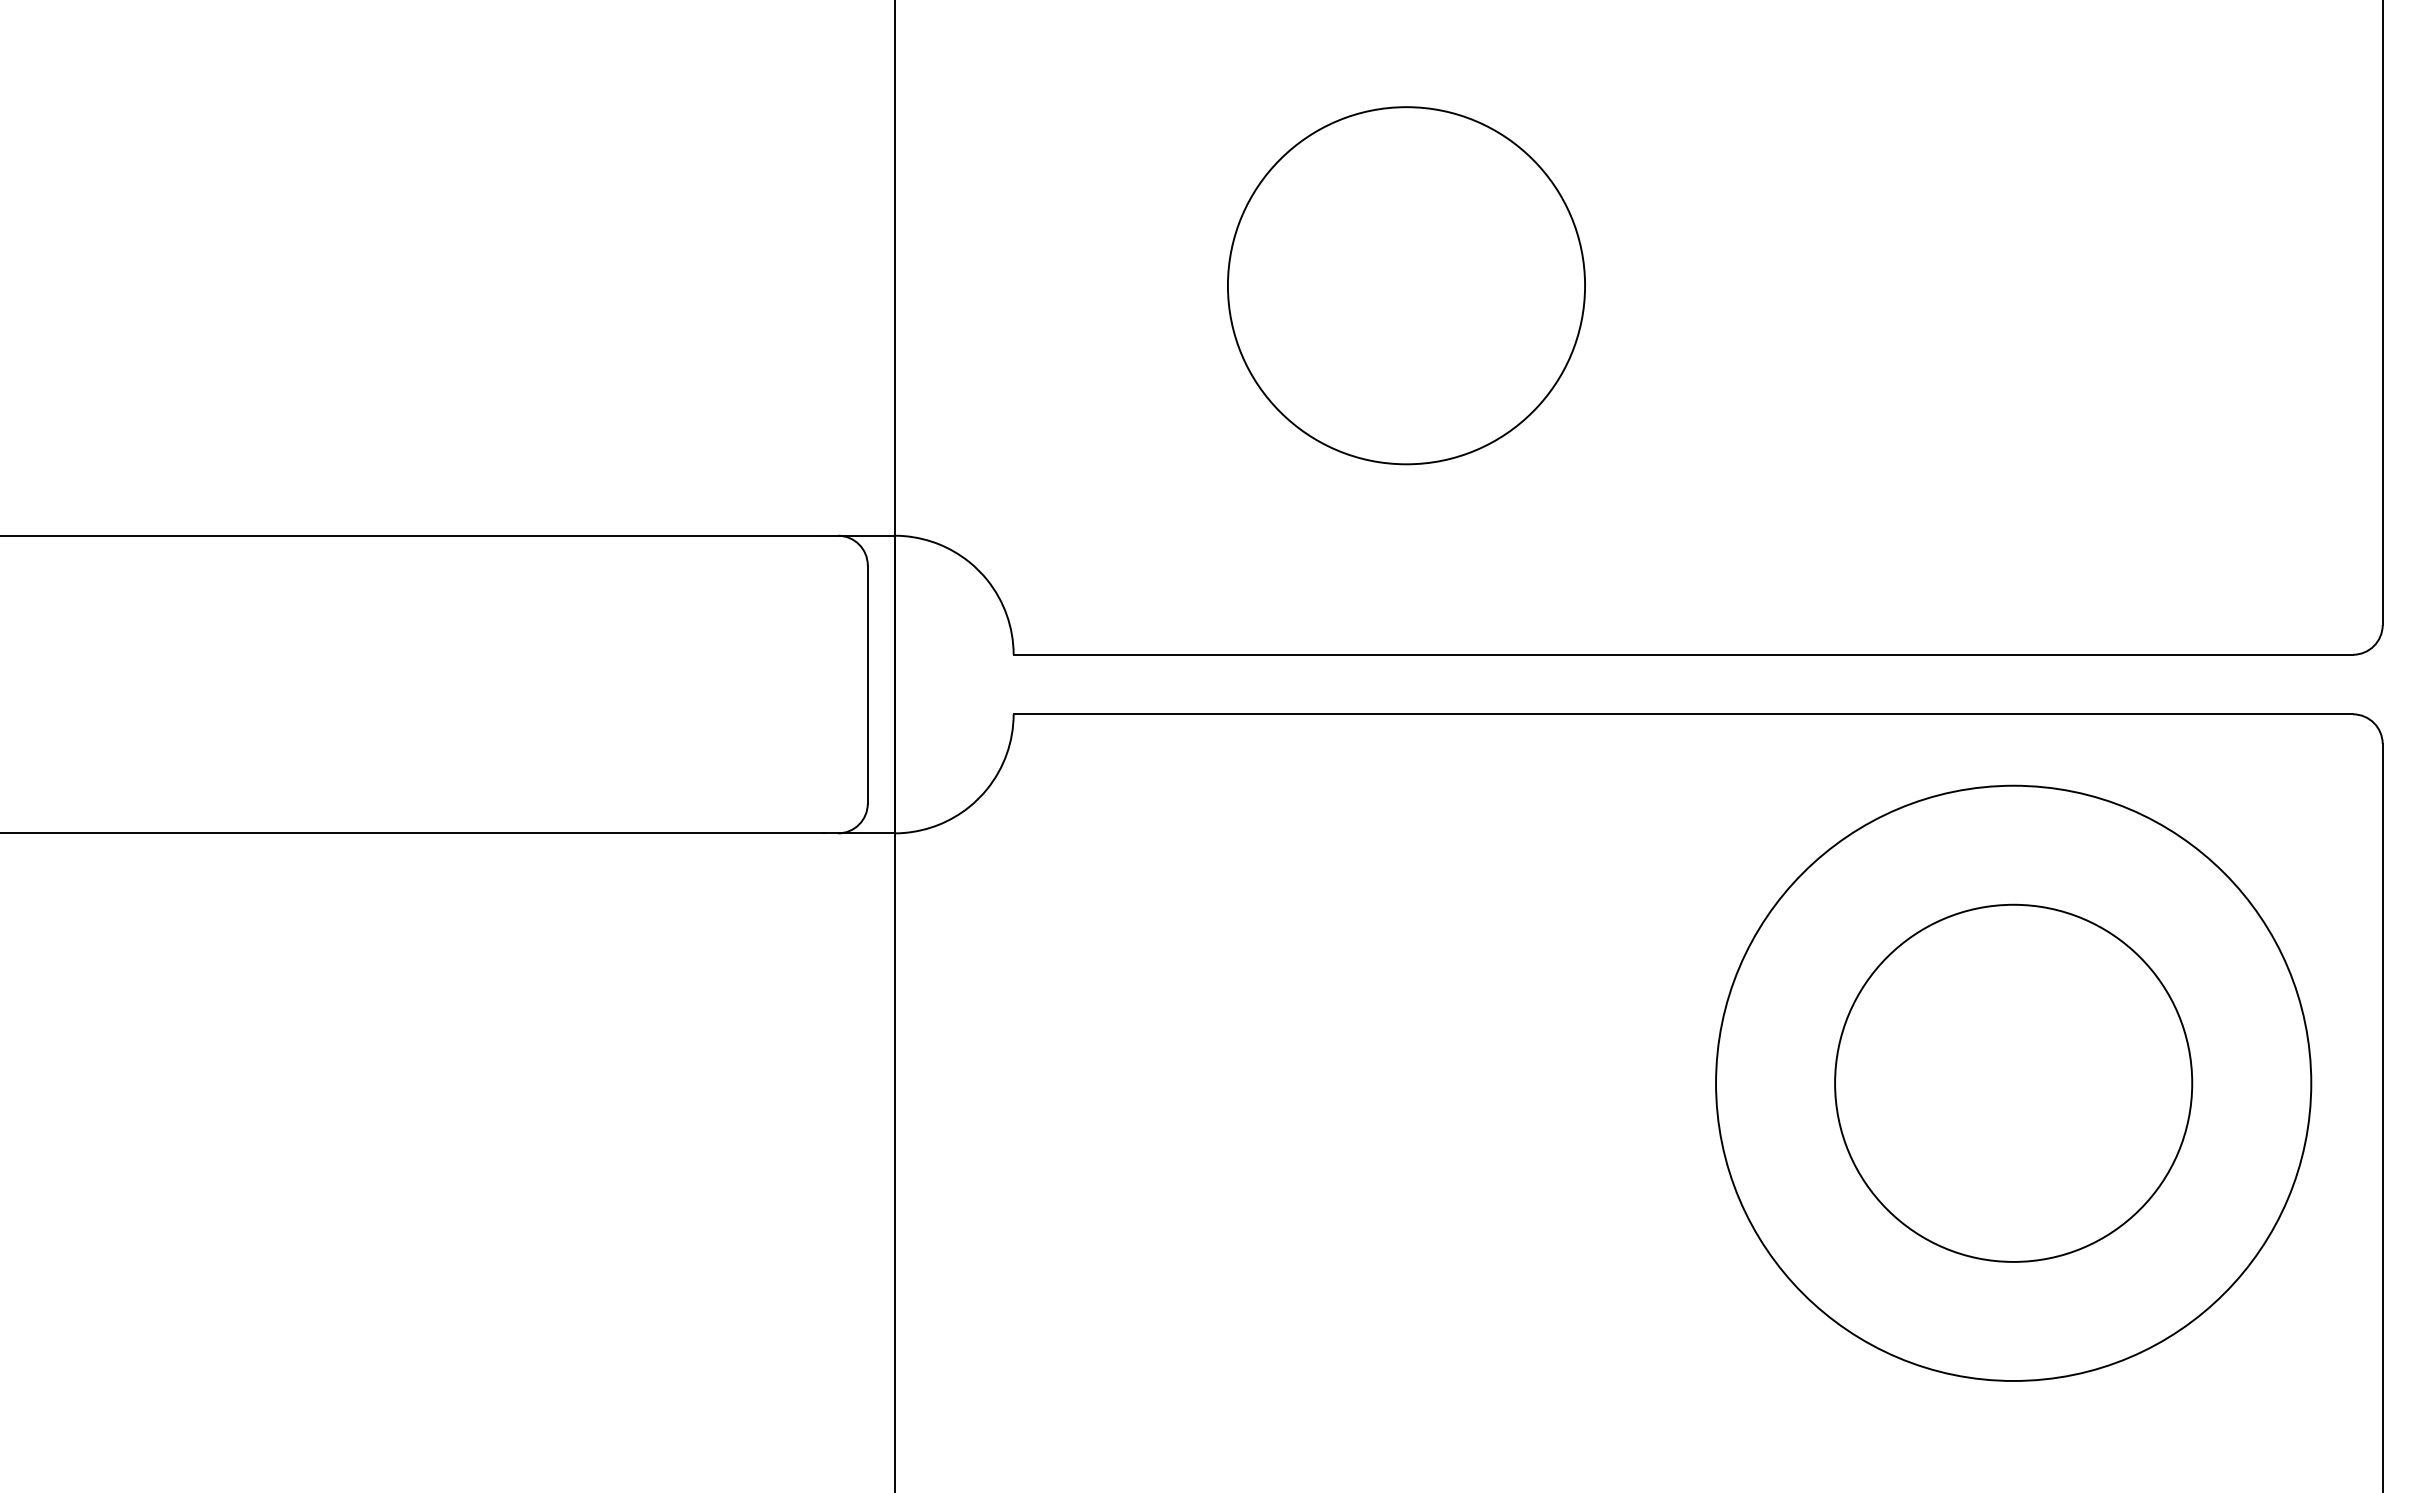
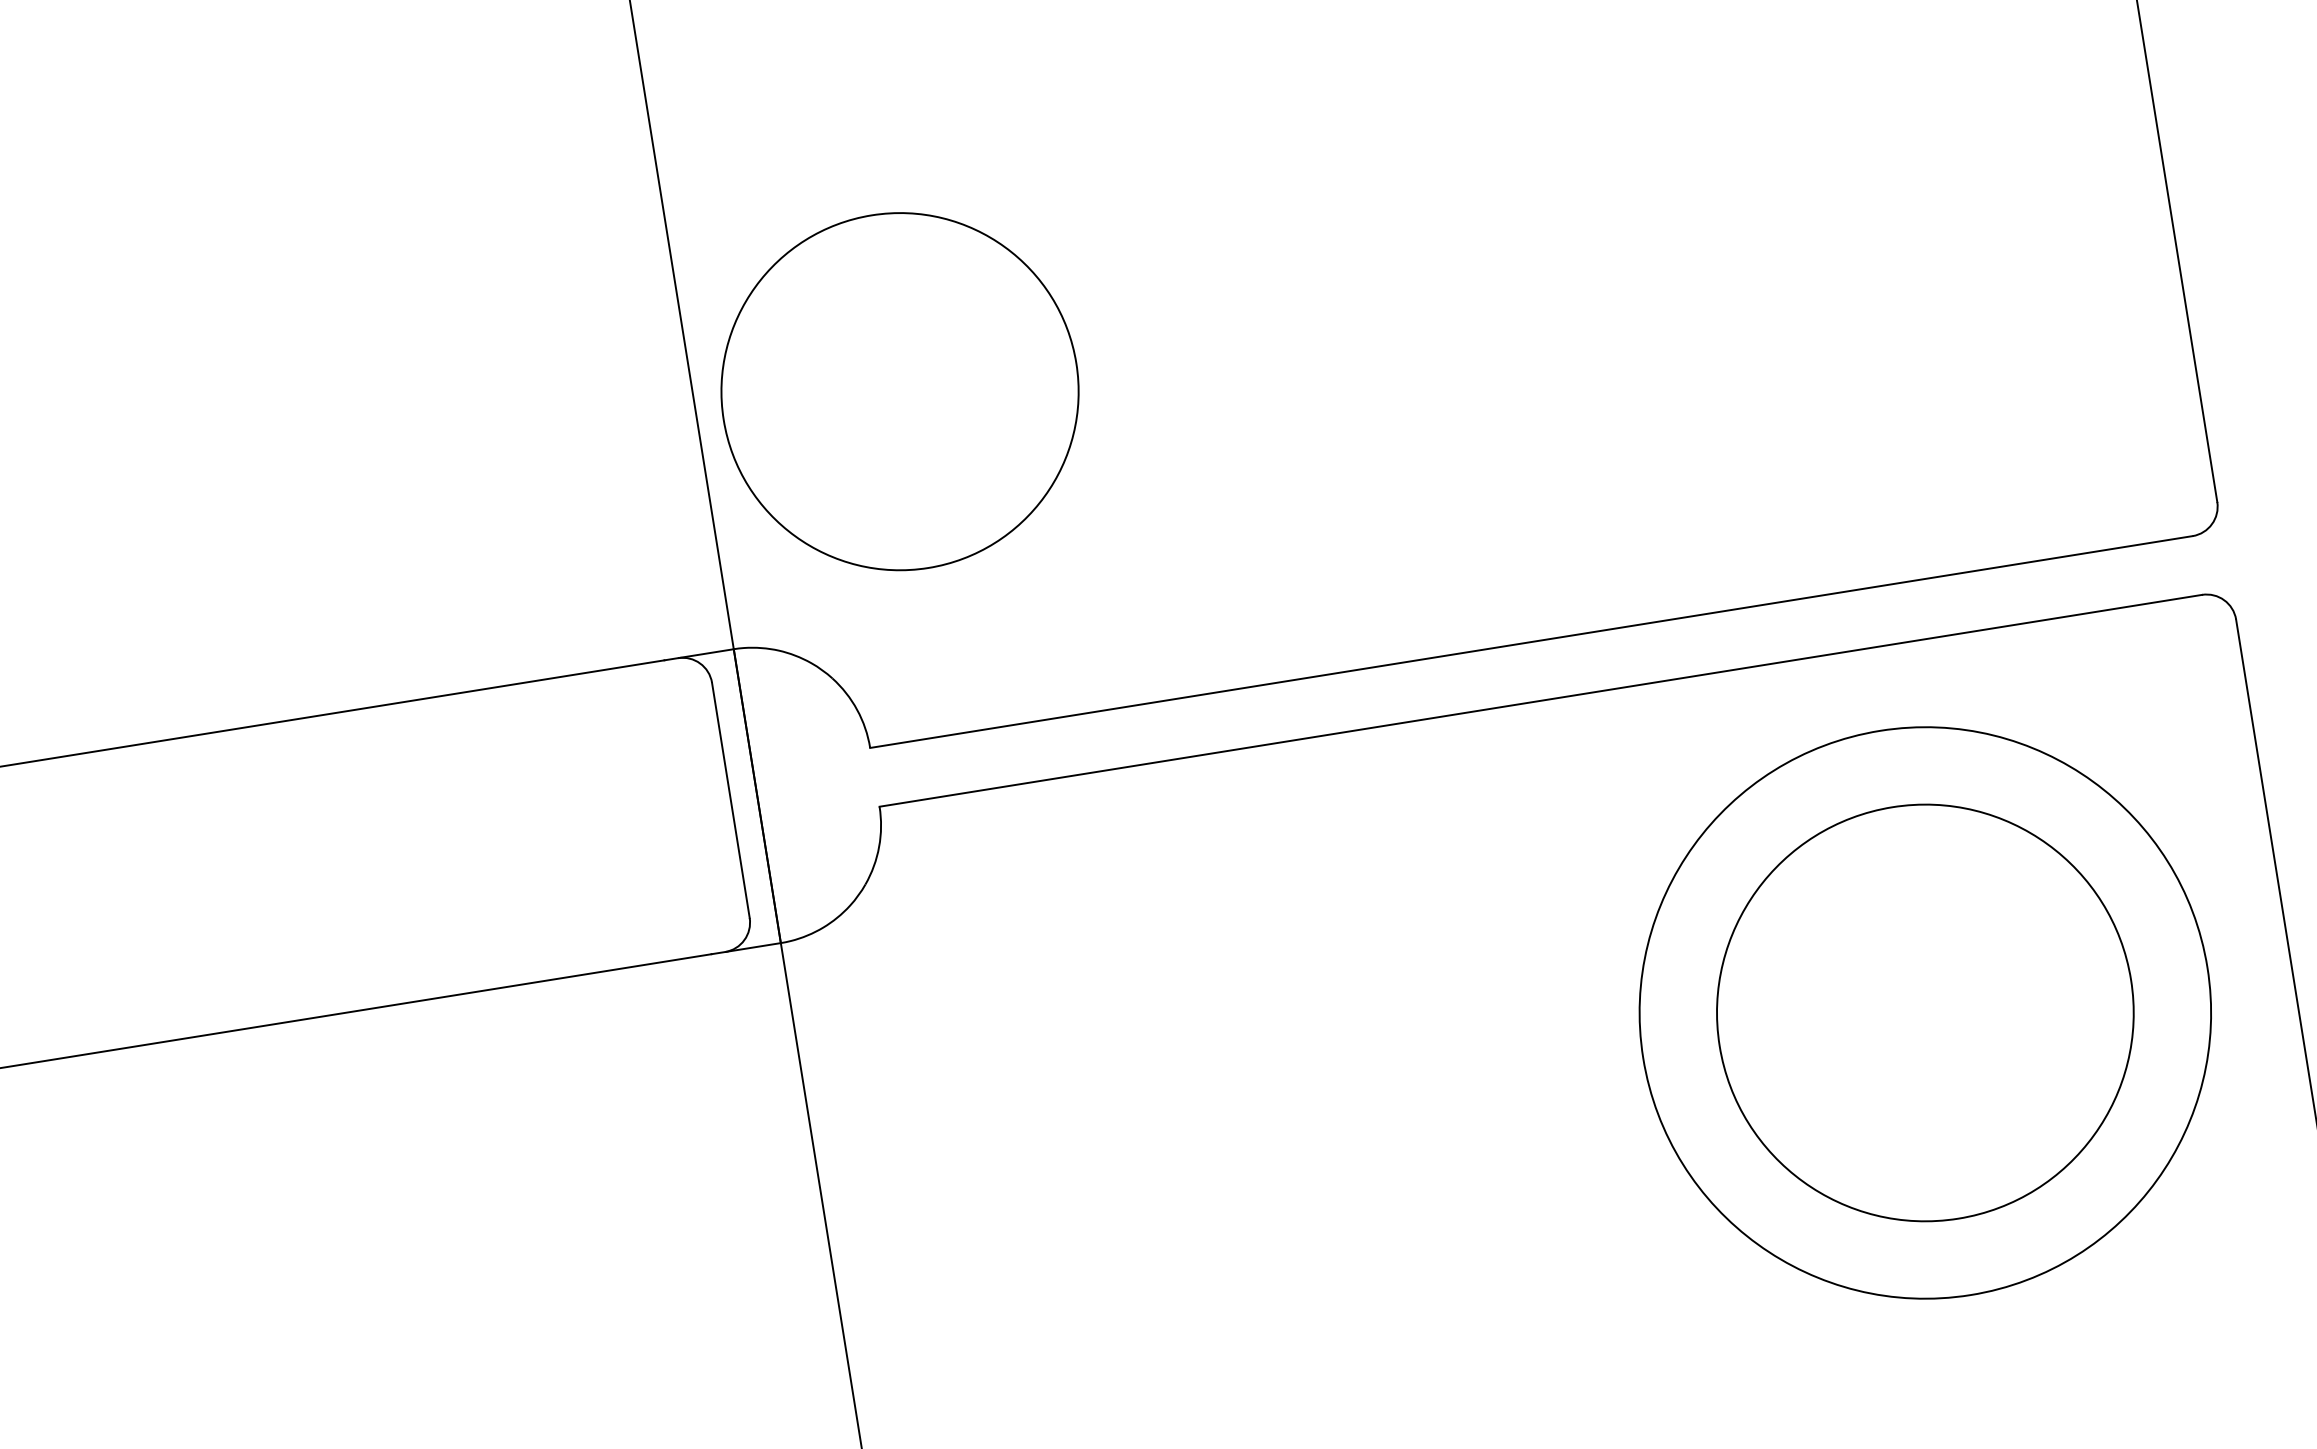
circle: (1406, 285) -> (900, 391), moved
circle: (2013, 1082) -> (1925, 1012), size x0.7
circle: (2013, 1082) -> (1925, 1012), size x1.6

